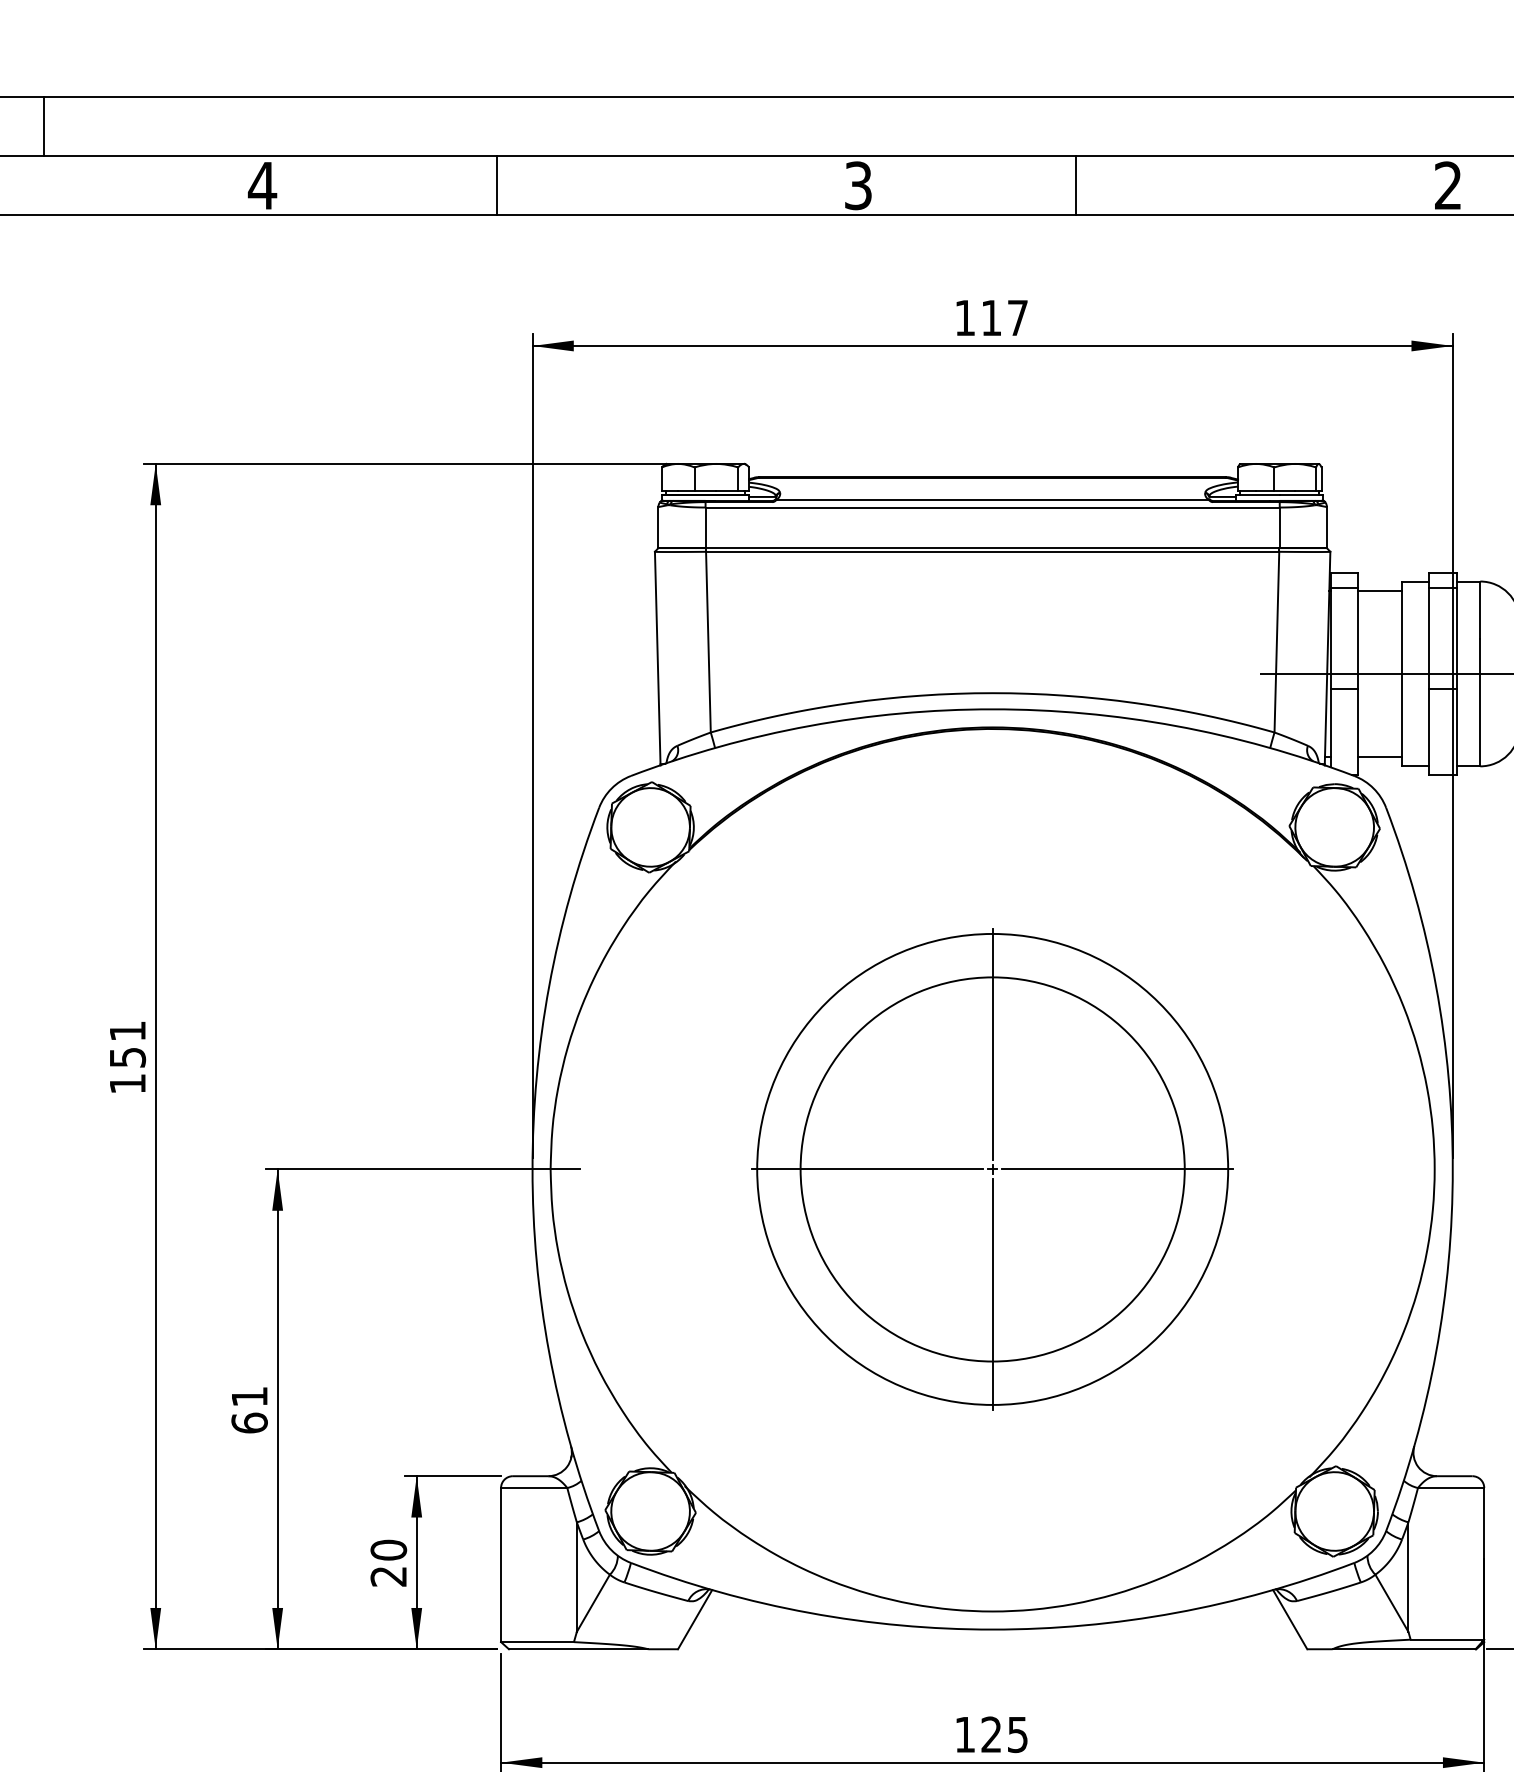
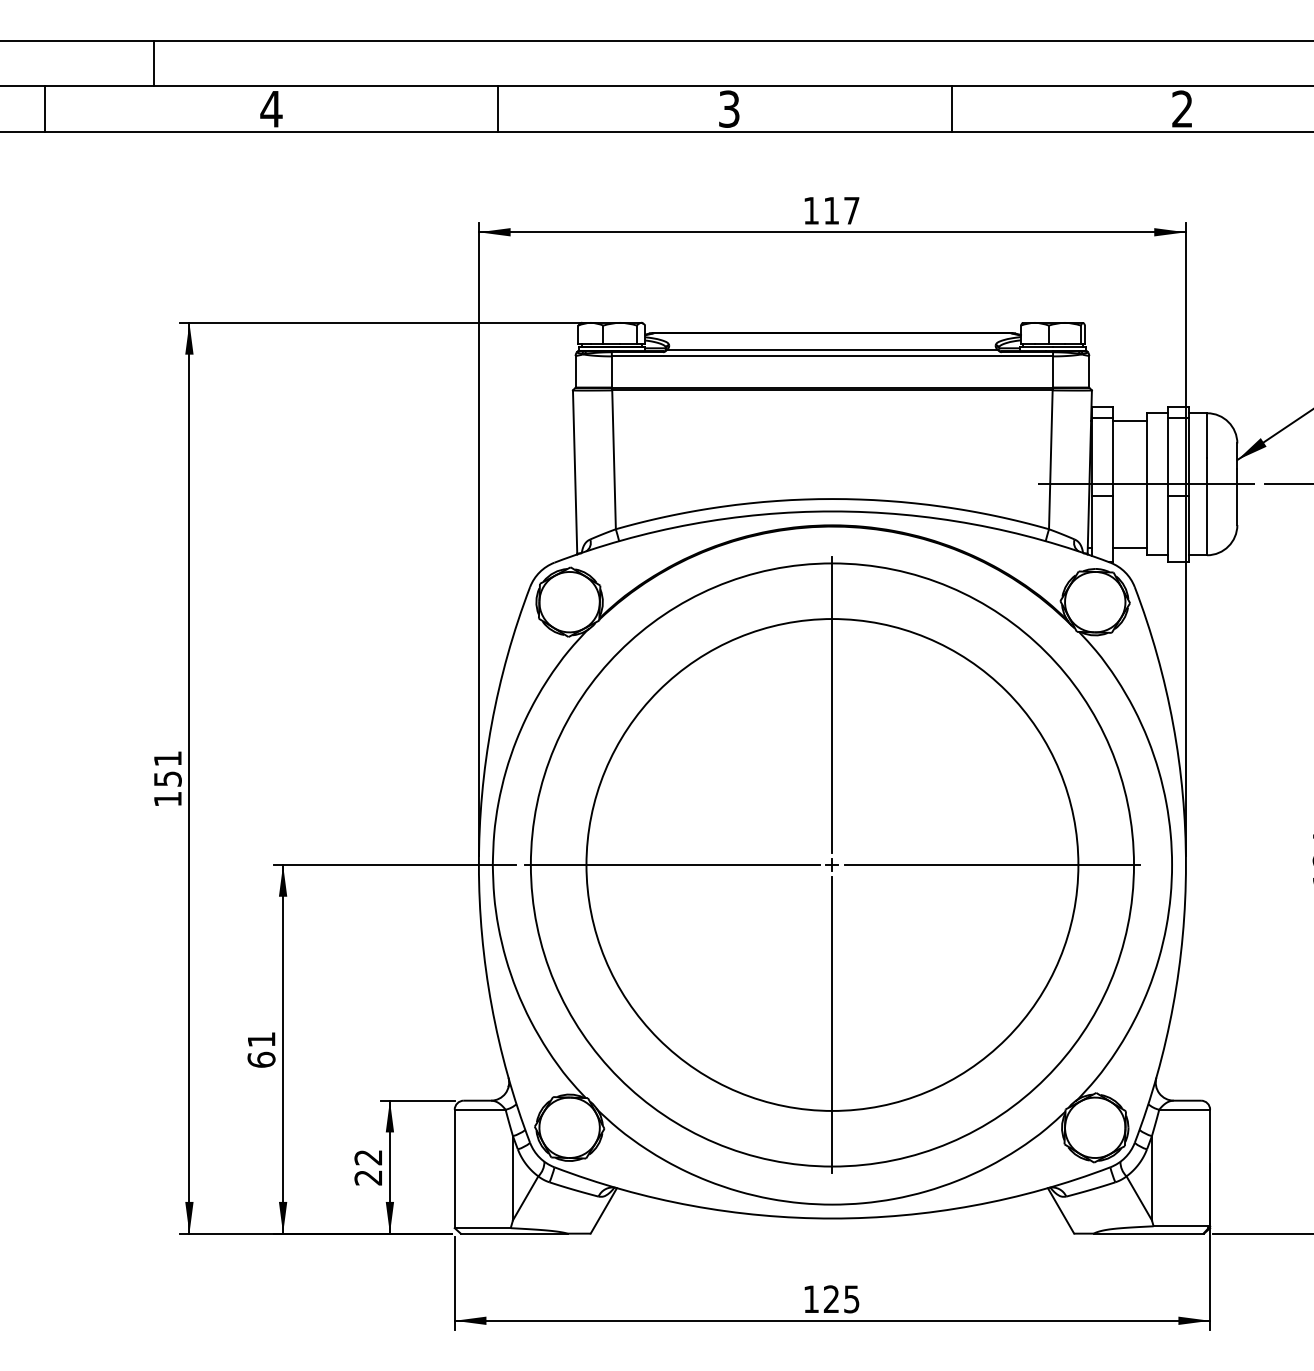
line: (43, 126) -> (153, 63), moved
line: (496, 184) -> (498, 108), moved
line: (1076, 184) -> (951, 108), moved
part: (992, 1168) -> (832, 864), size x1.67
text: (388, 1550) -> (368, 1157), 20 -> 22

